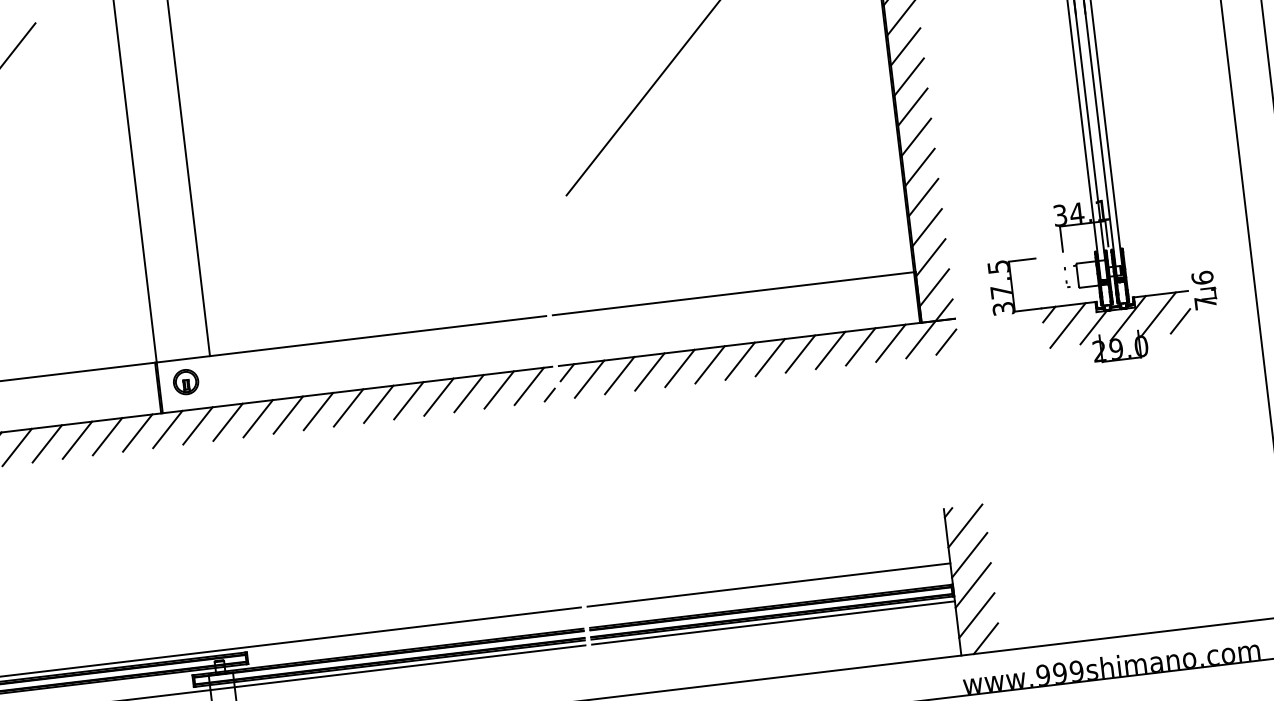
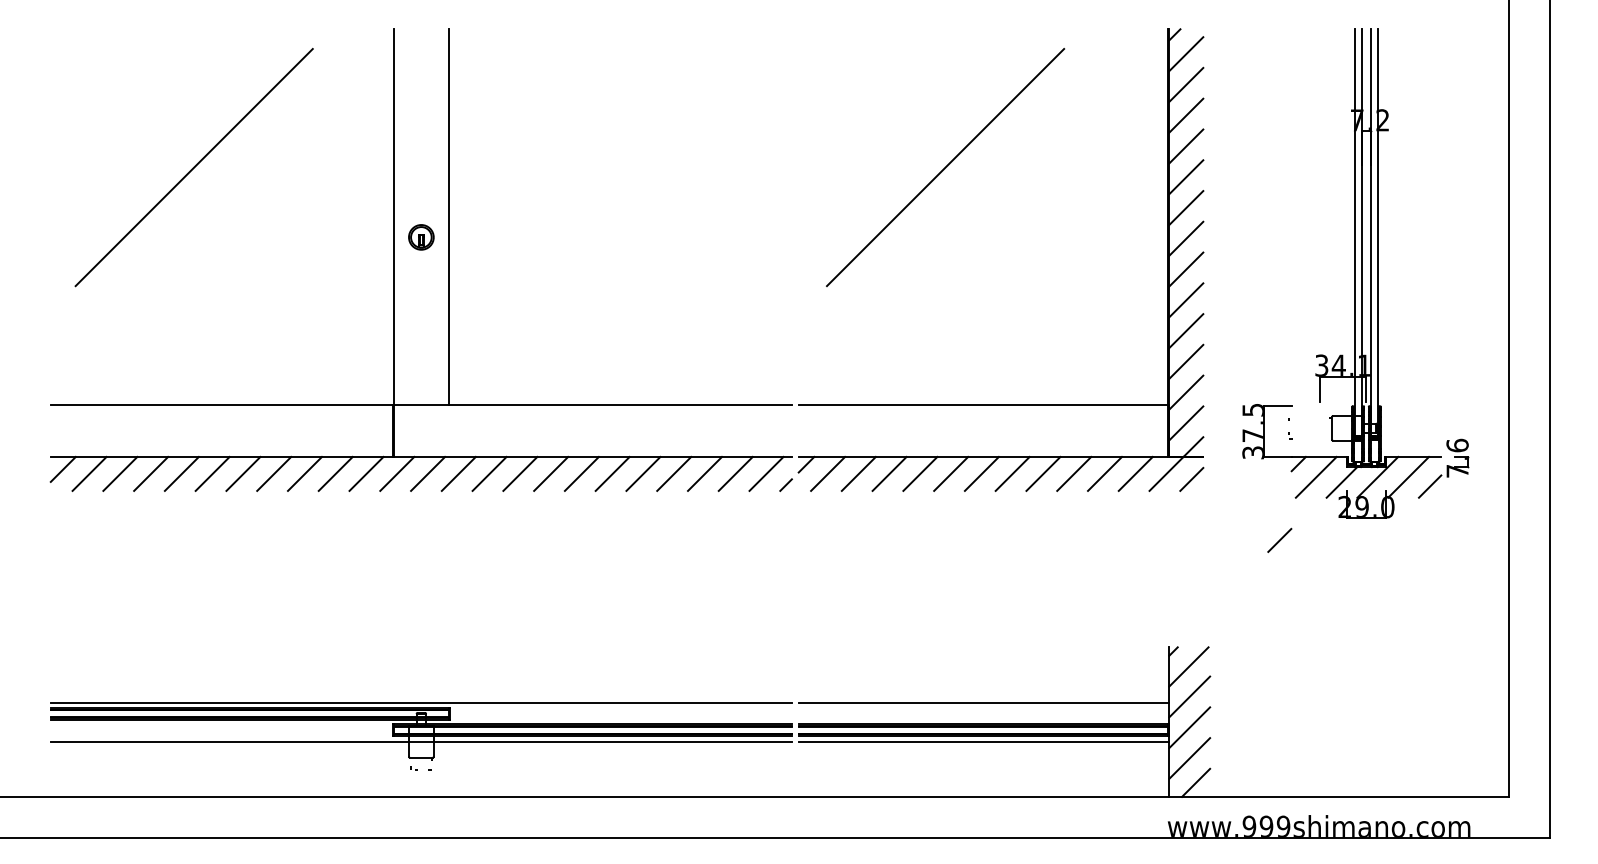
part: (1067, 277) -> (1290, 428), moved
part: (186, 382) -> (421, 237), moved
line: (1039, 390) -> (1279, 539), added

